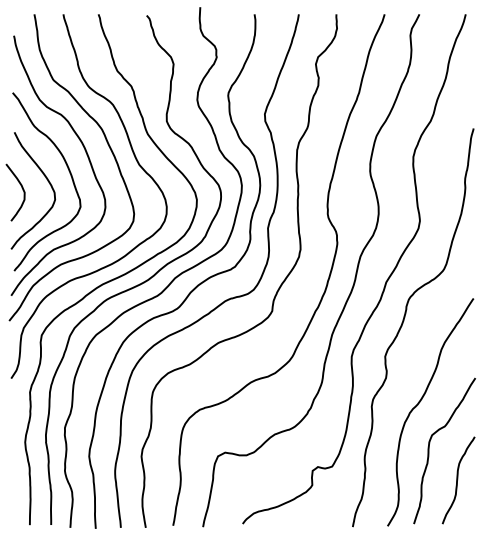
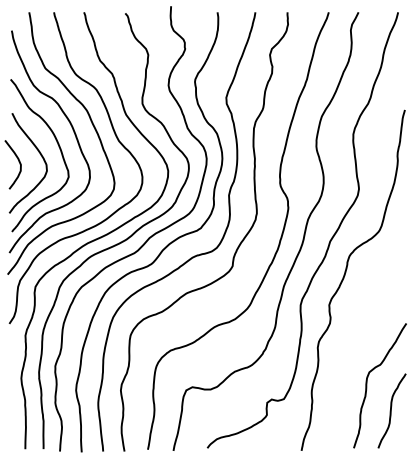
curve: (418, 405) -> (357, 346), removed

